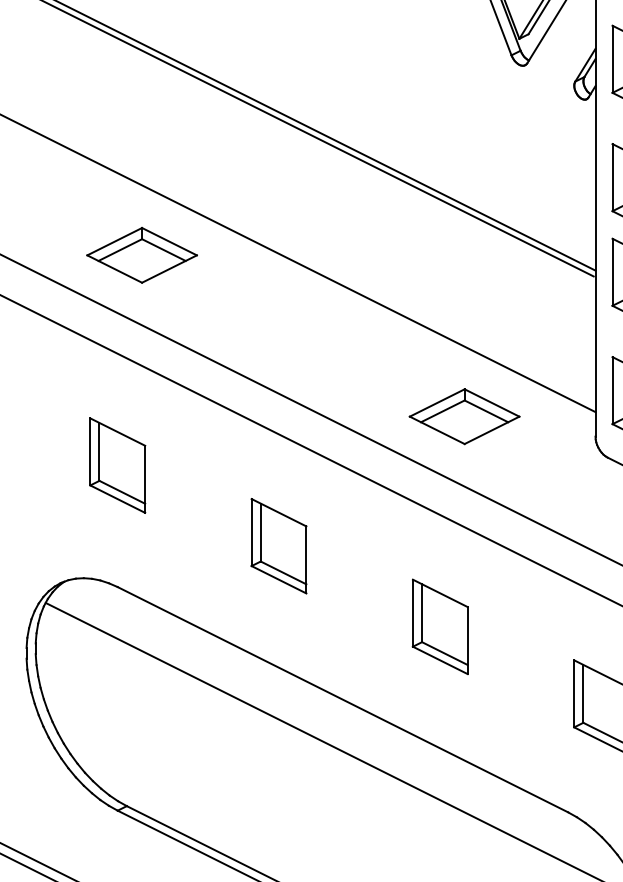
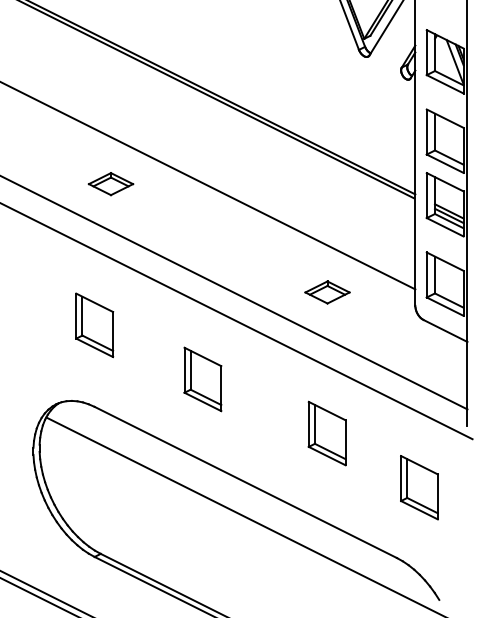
part: (141, 254) -> (110, 183), size x0.6
part: (464, 416) -> (327, 292), size x0.6
part: (439, 626) -> (326, 433), moved

